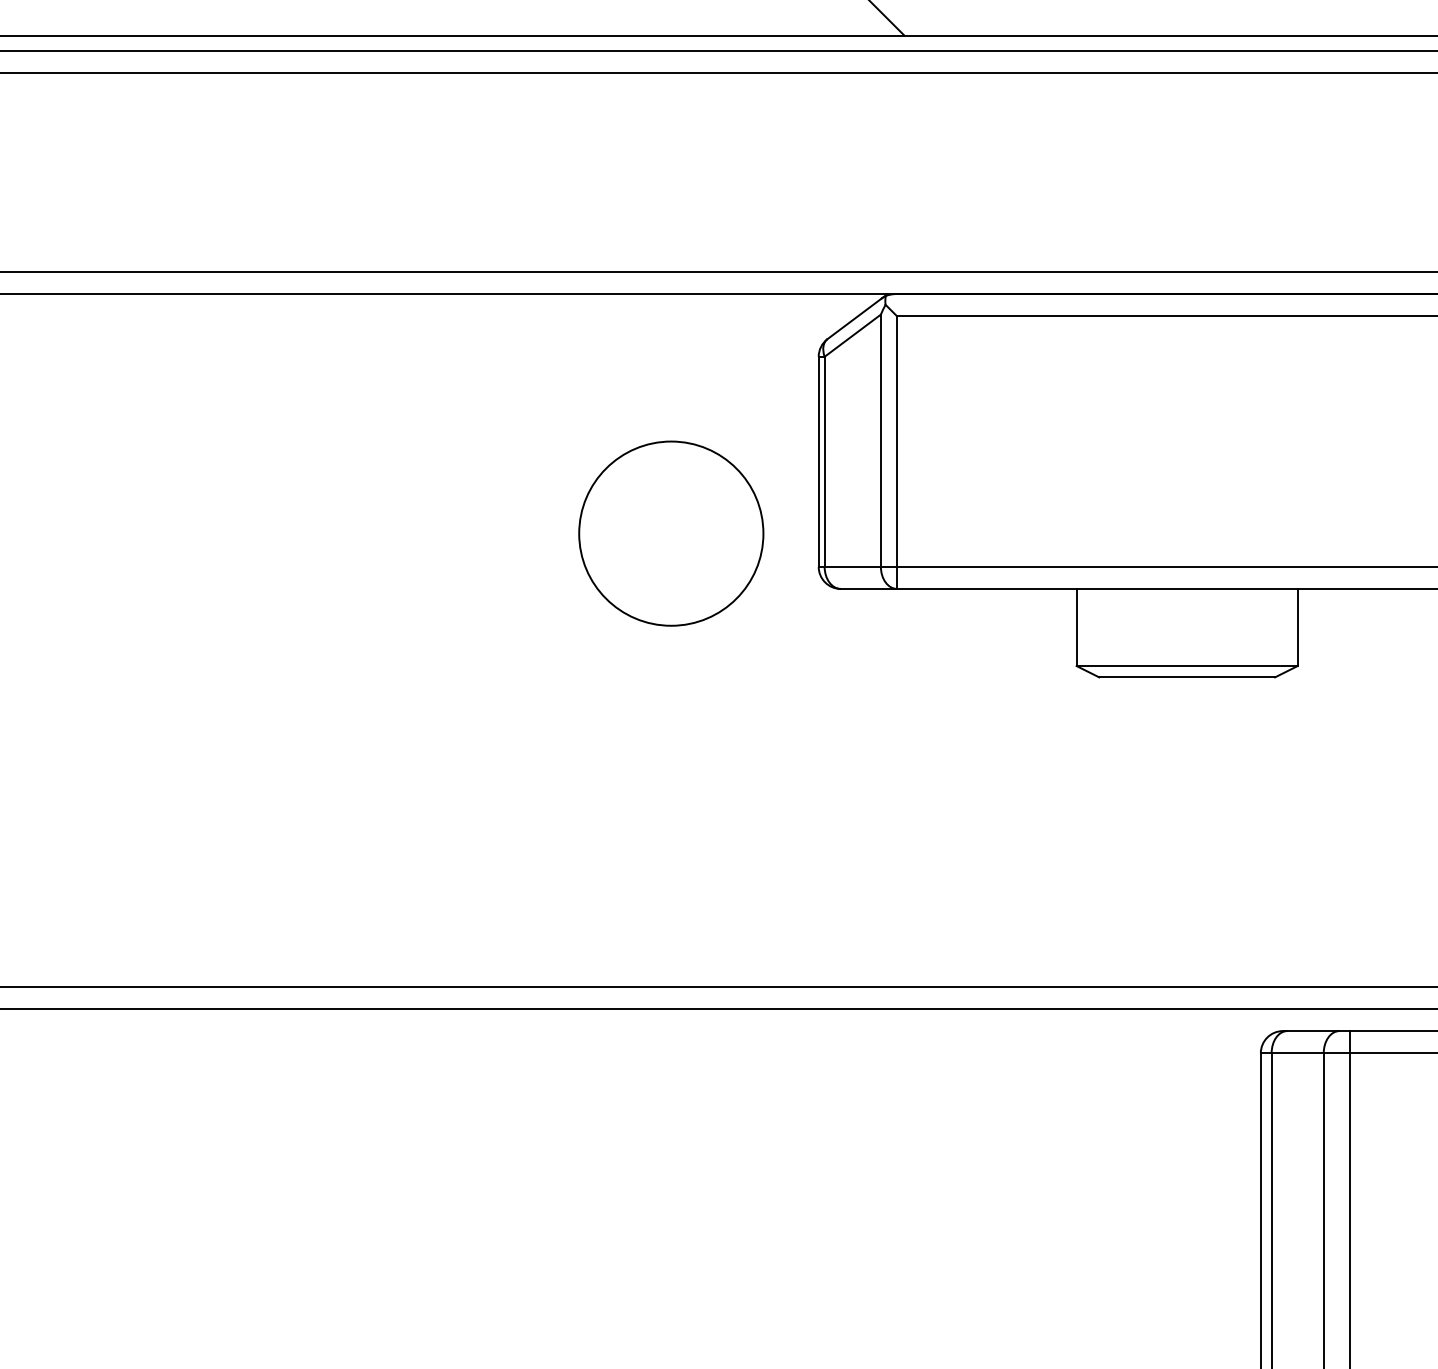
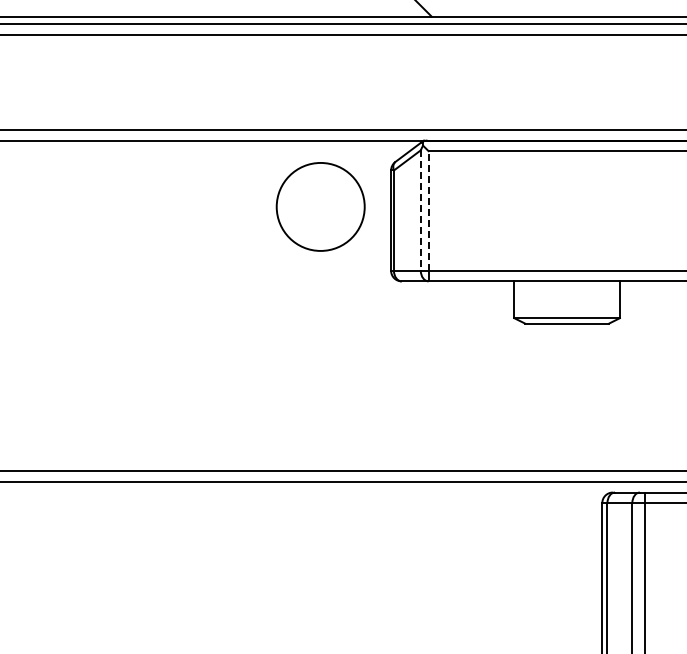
line: (896, 440) -> (428, 210), solid -> dashed
line: (880, 442) -> (420, 211), solid -> dashed
circle: (670, 532) -> (320, 206), moved

